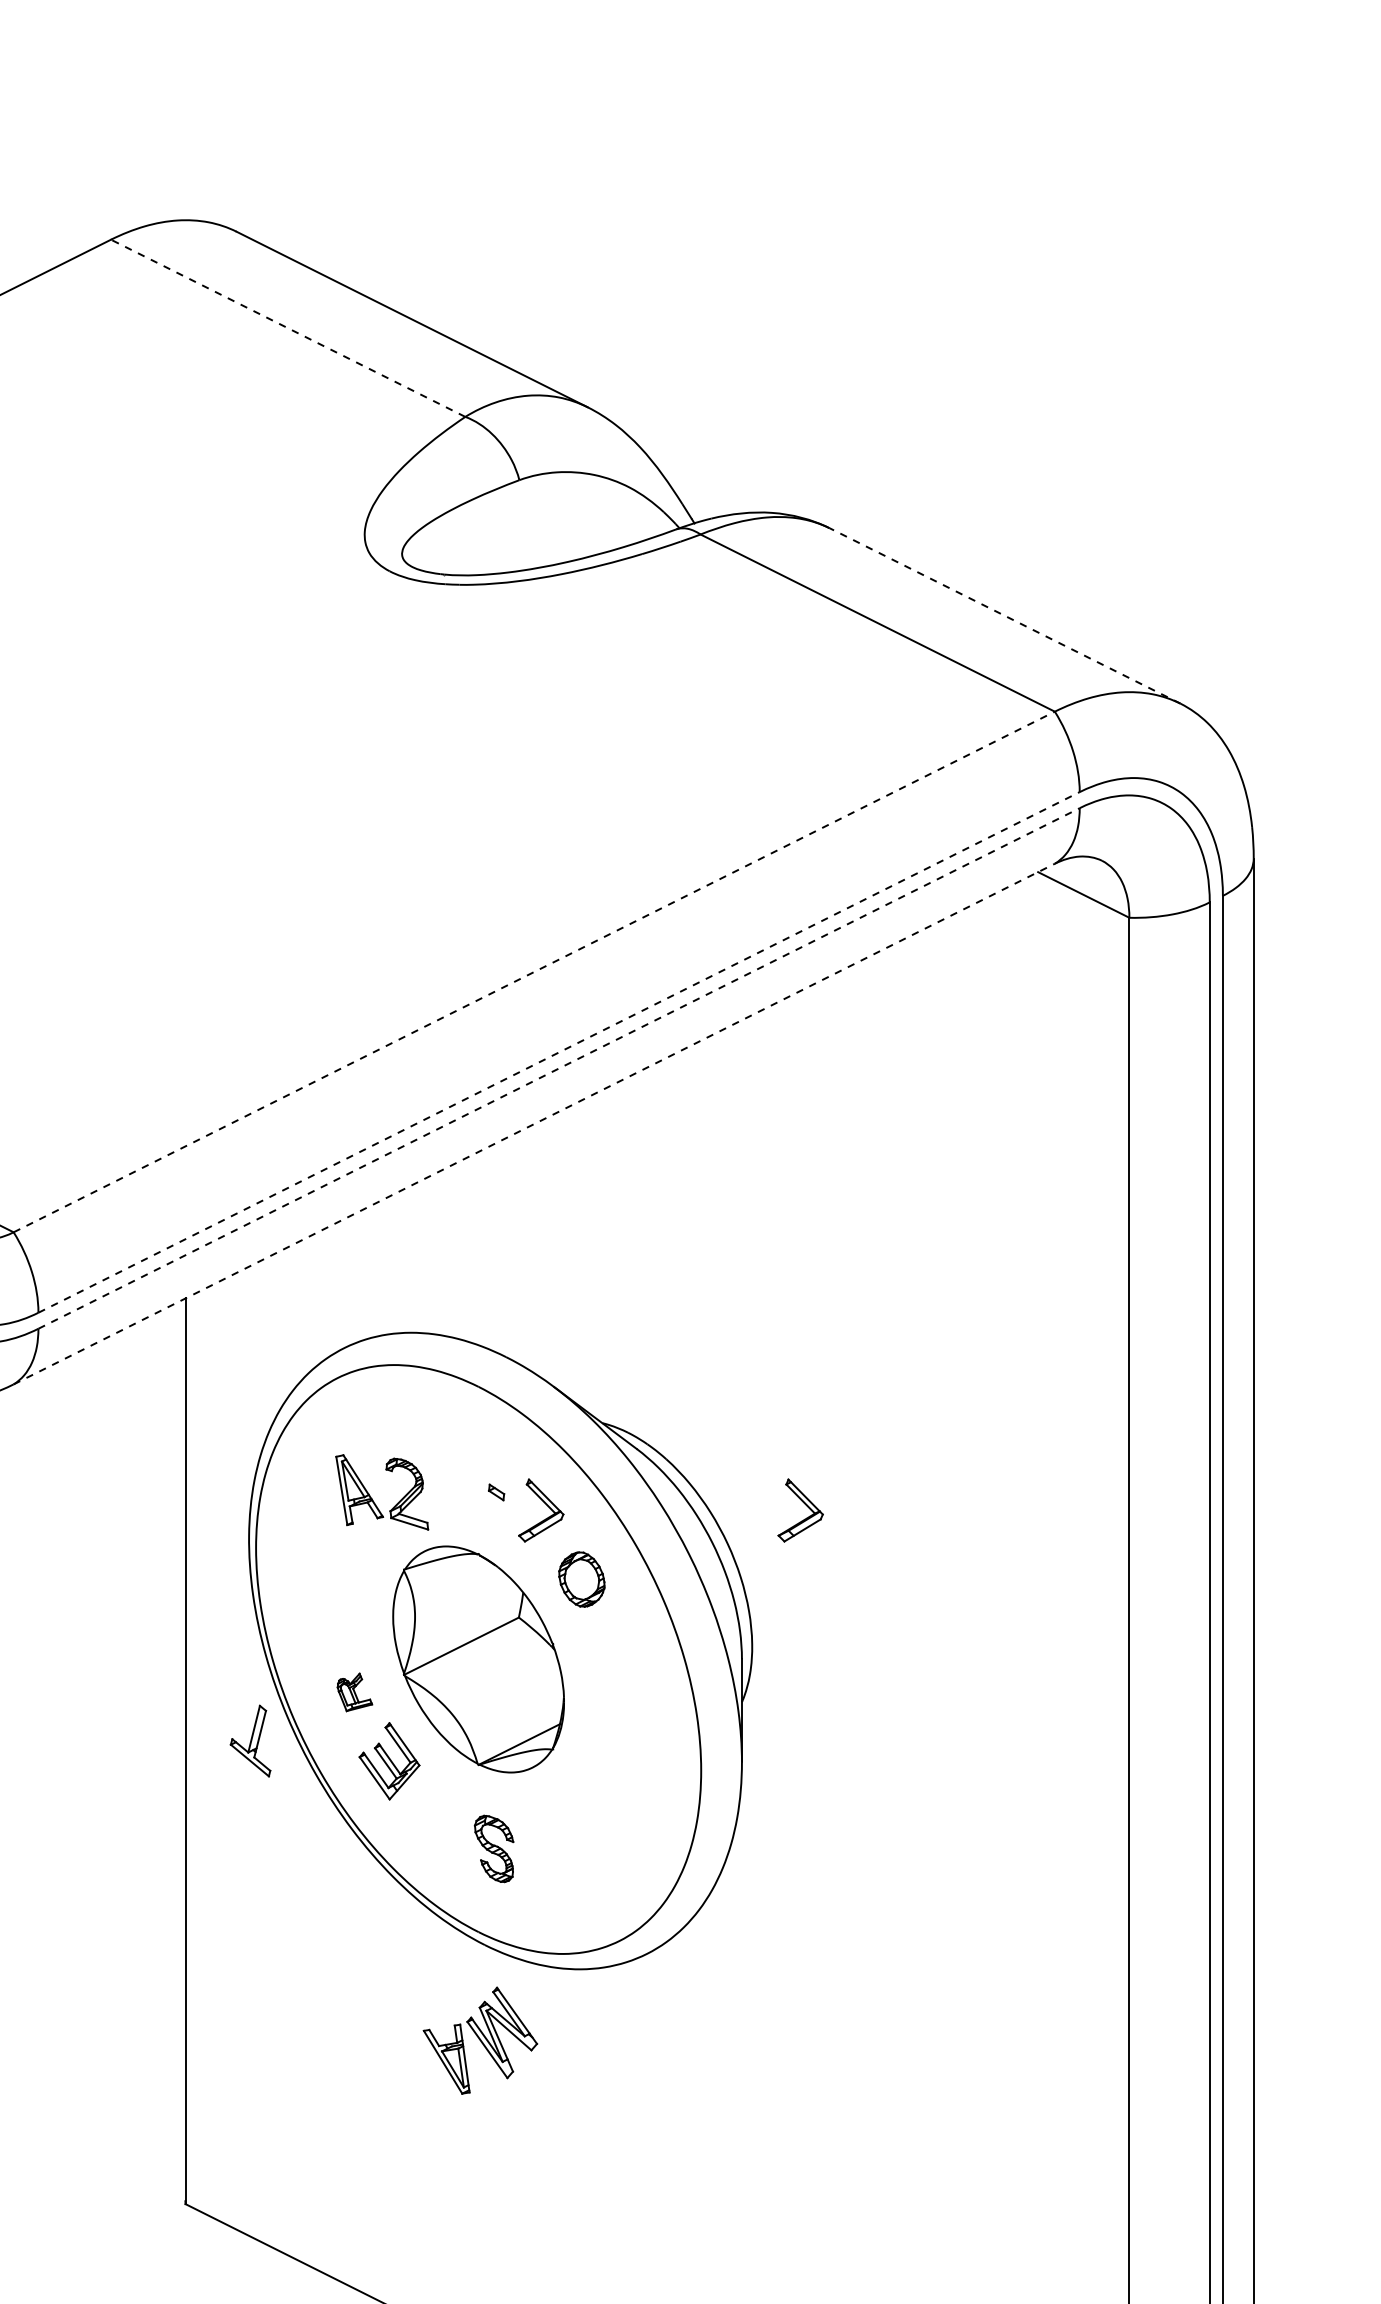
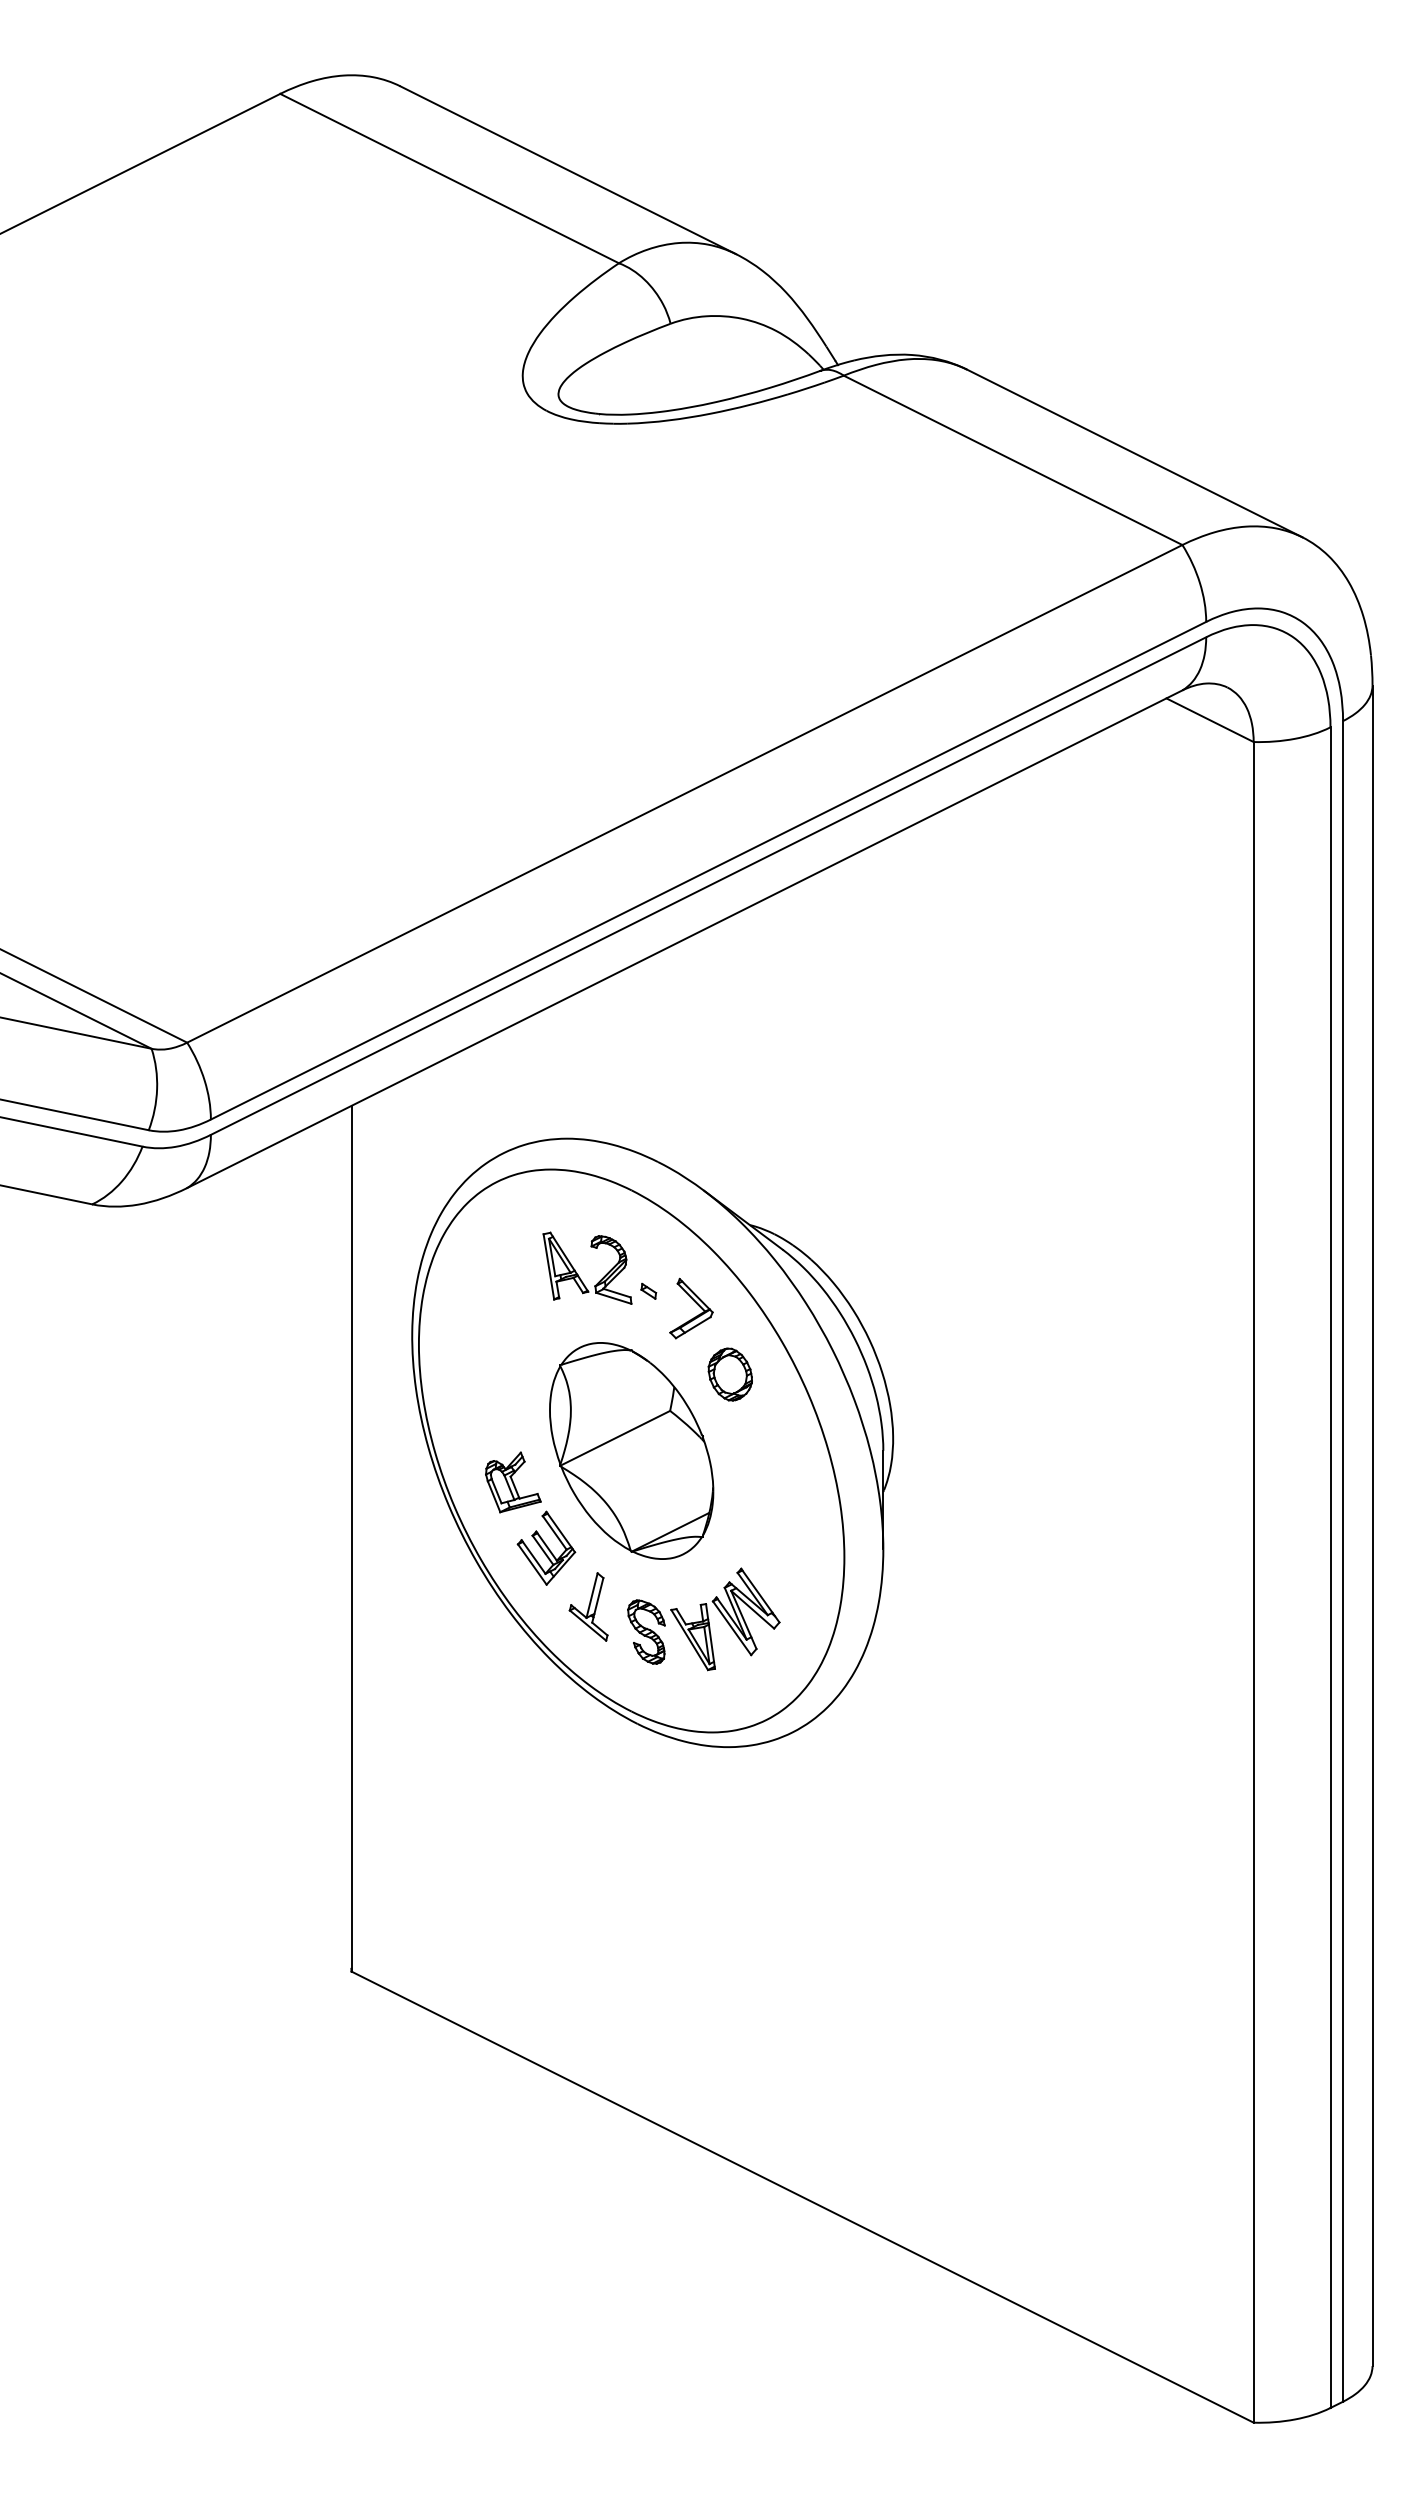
line: (288, 328) -> (449, 178), dashed -> solid
line: (1004, 615) -> (1134, 453), dashed -> solid
line: (534, 971) -> (685, 793), dashed -> solid
line: (560, 1052) -> (709, 870), dashed -> solid
line: (560, 1067) -> (709, 885), dashed -> solid
line: (534, 1124) -> (685, 939), dashed -> solid
part: (372, 1498) -> (578, 1274), moved
part: (804, 1505) -> (943, 1303), removed
part: (355, 1692) -> (513, 1482), size x1.67
part: (250, 1740) -> (588, 1606), moved
part: (480, 2040) -> (725, 1619), moved

